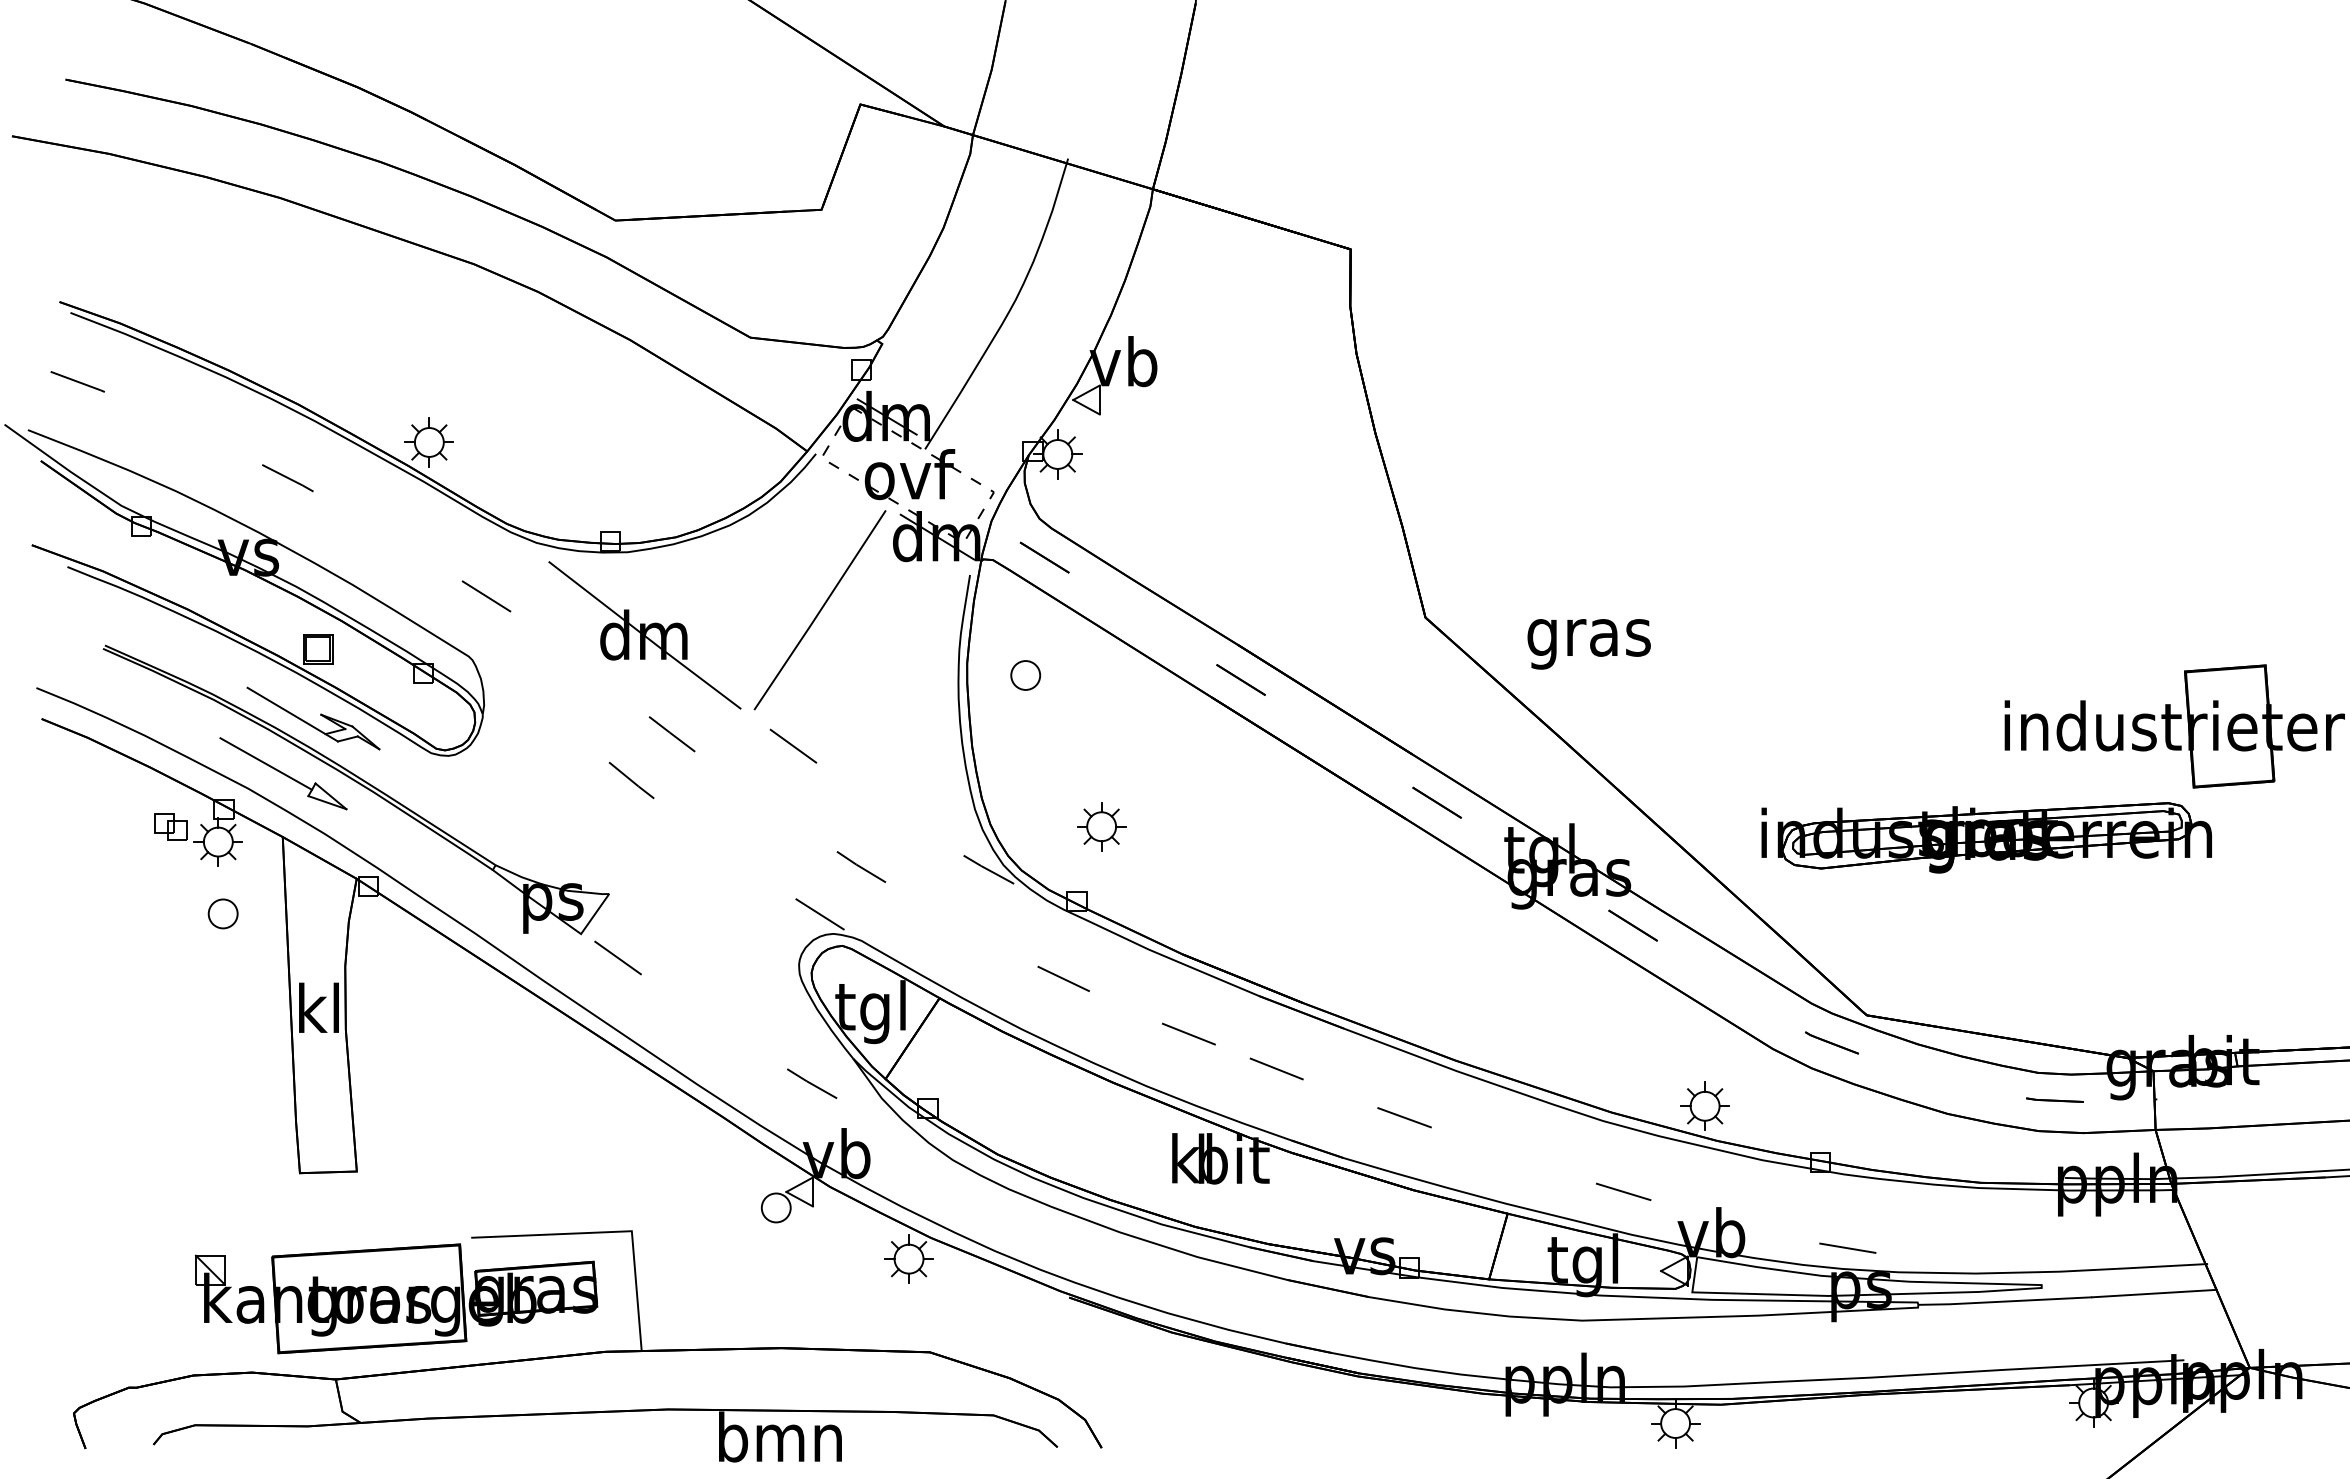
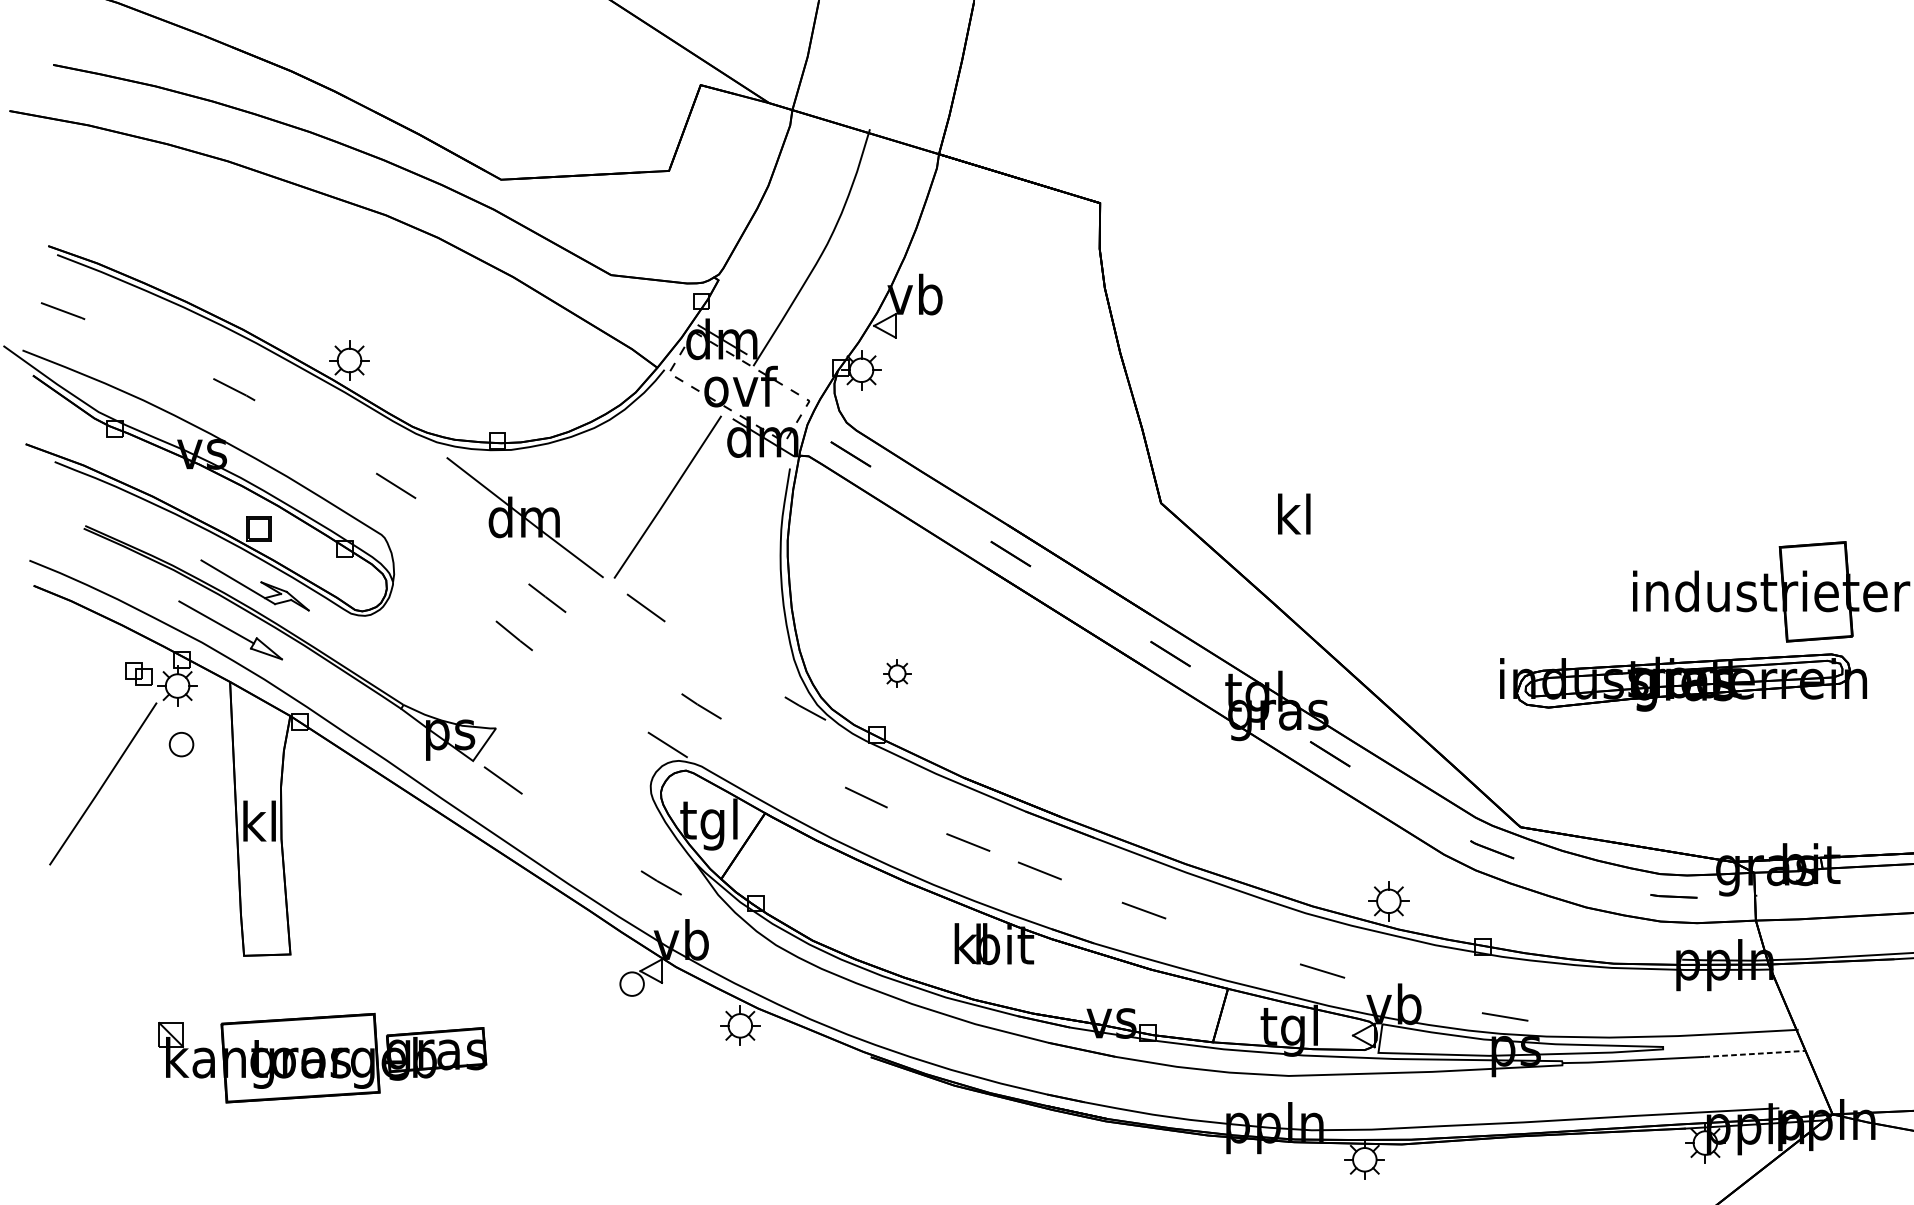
text: (1588, 637) -> (1293, 519), gras -> kl
part: (1025, 675) -> (835, 550), removed
part: (1101, 826) -> (897, 673), size x0.7
part: (1986, 837) -> (1683, 682), moved
line: (126, 962) -> (102, 784), added
line: (2154, 1293) -> (1754, 1053), solid -> dashed
part: (587, 1346) -> (478, 1097), removed

